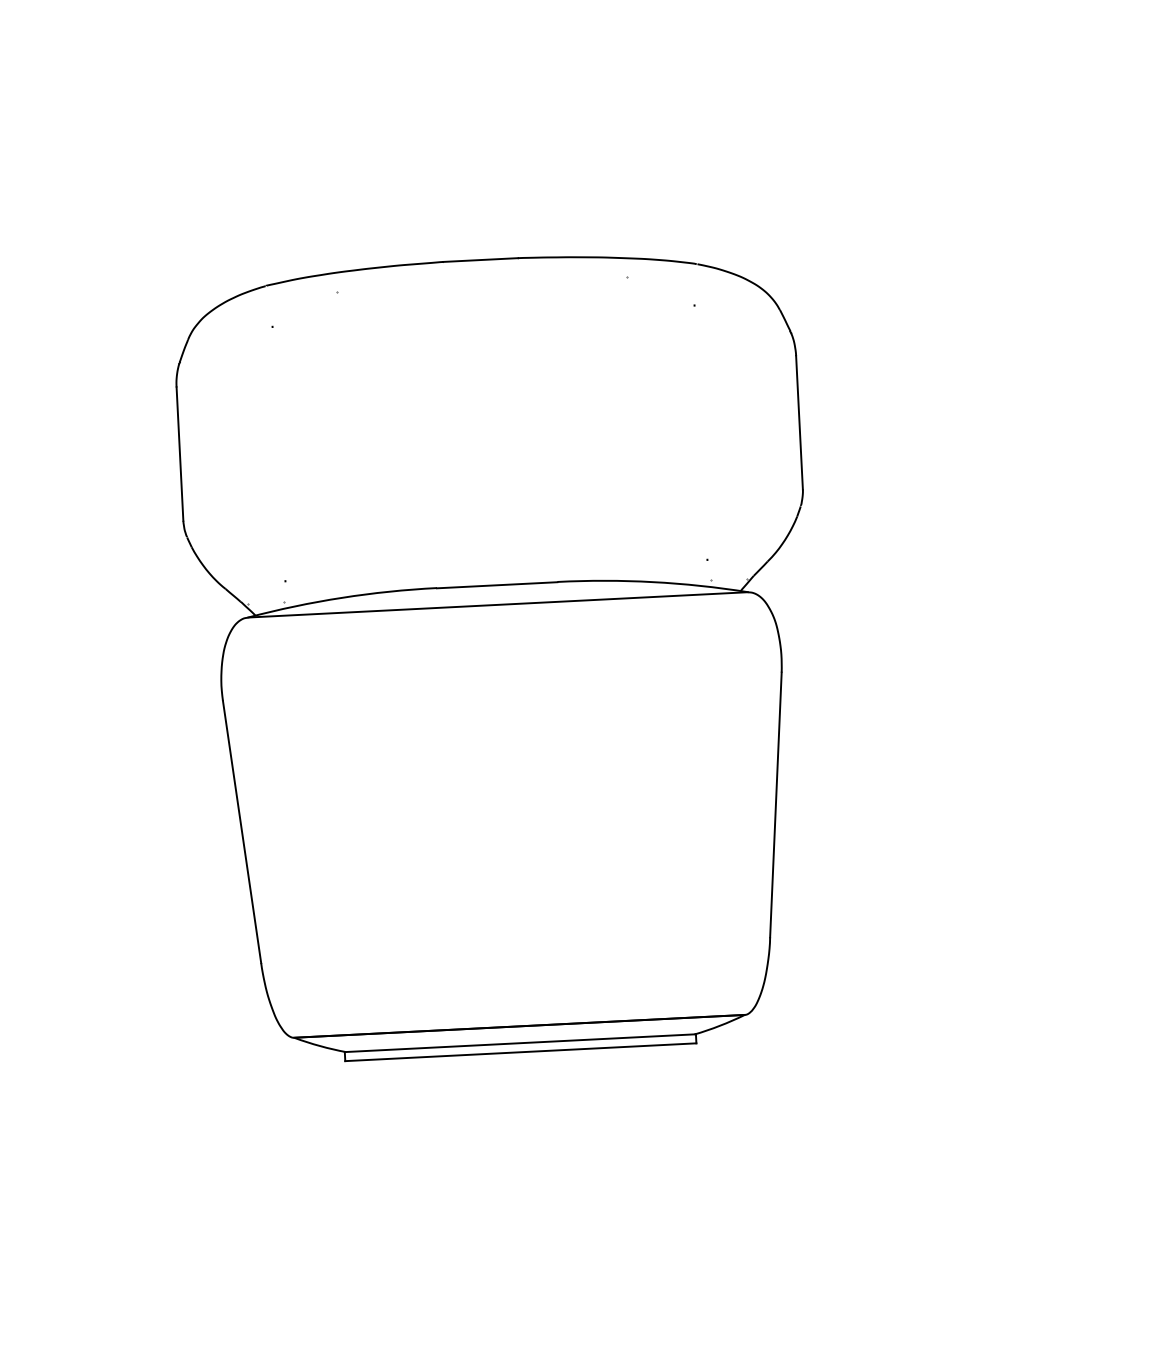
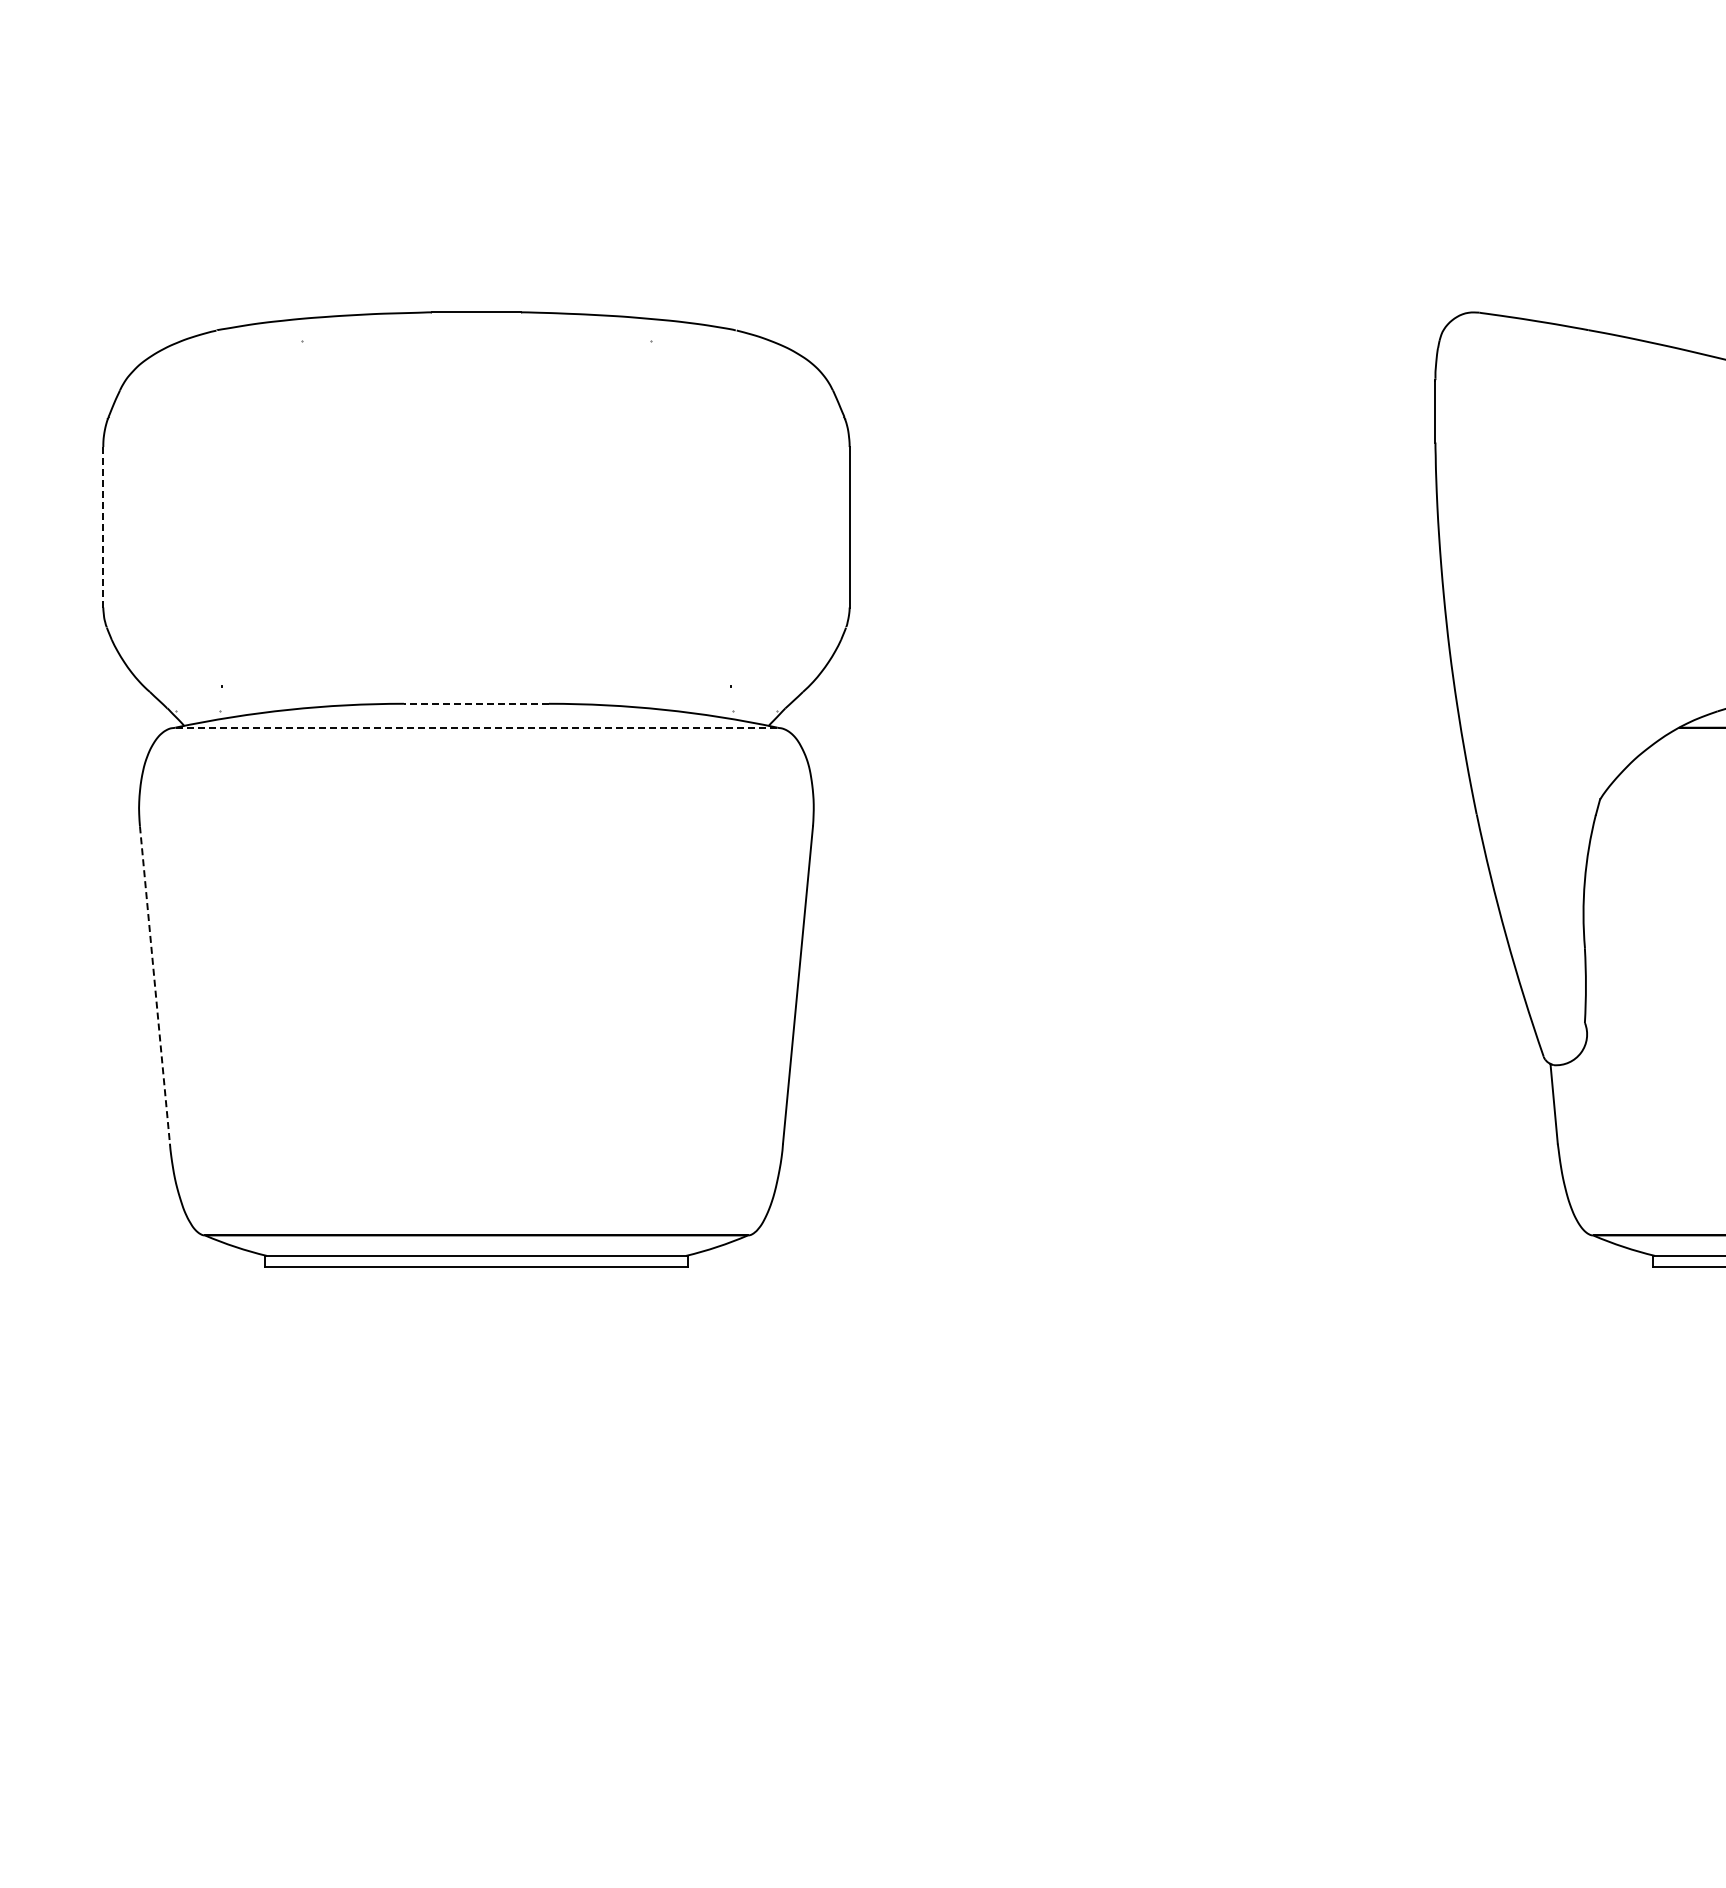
line: (180, 454) -> (103, 527), solid -> dashed
line: (497, 585) -> (476, 704), solid -> dashed
line: (498, 604) -> (476, 727), solid -> dashed
line: (242, 832) -> (155, 985), solid -> dashed

